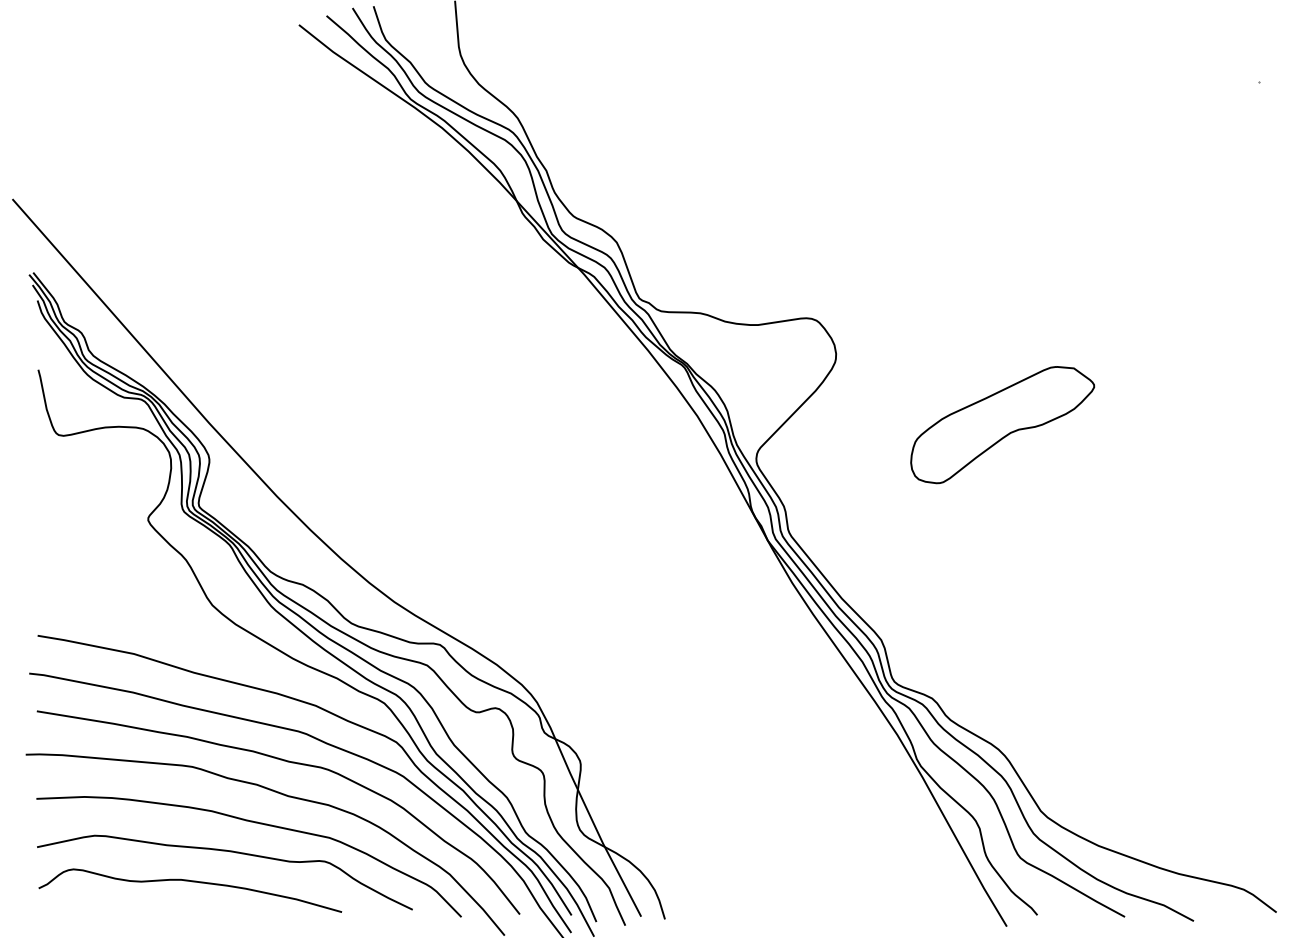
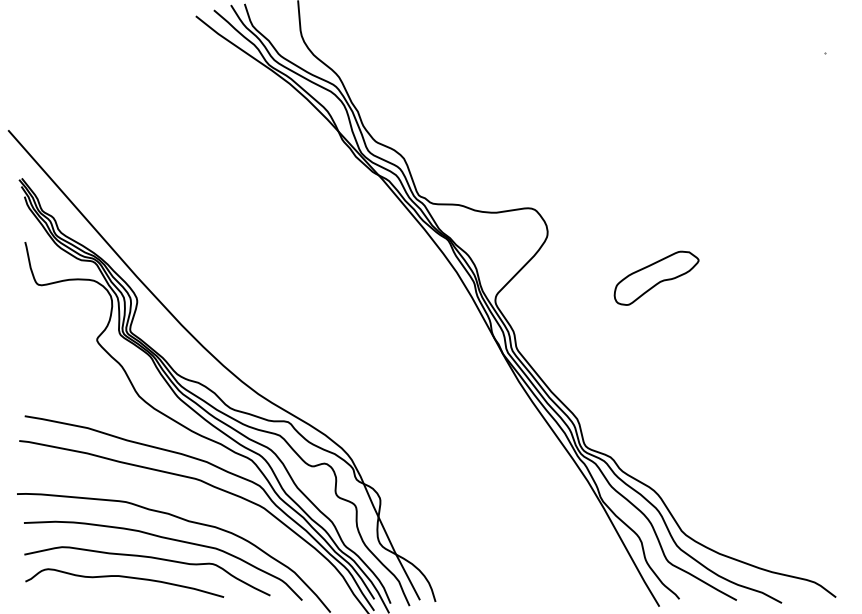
part: (1002, 425) -> (656, 278), size x0.7
curve: (286, 762) -> (187, 499), removed

